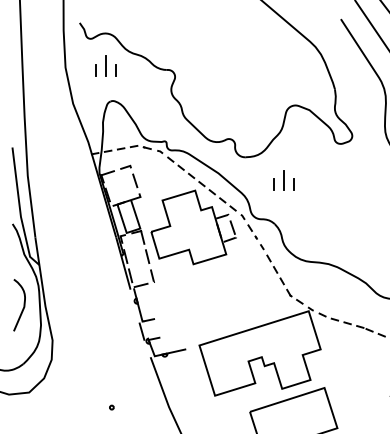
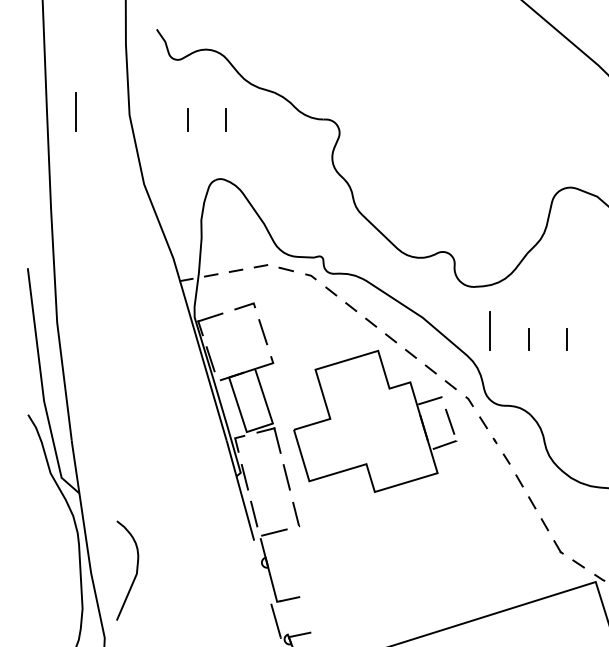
line: (105, 65) -> (75, 110), moved
line: (283, 180) -> (489, 331), moved
curve: (23, 305) -> (135, 571), moved

